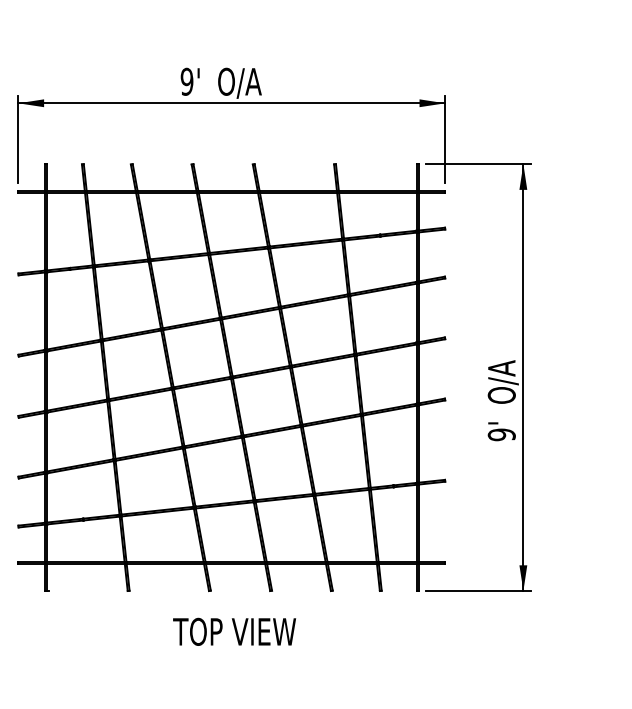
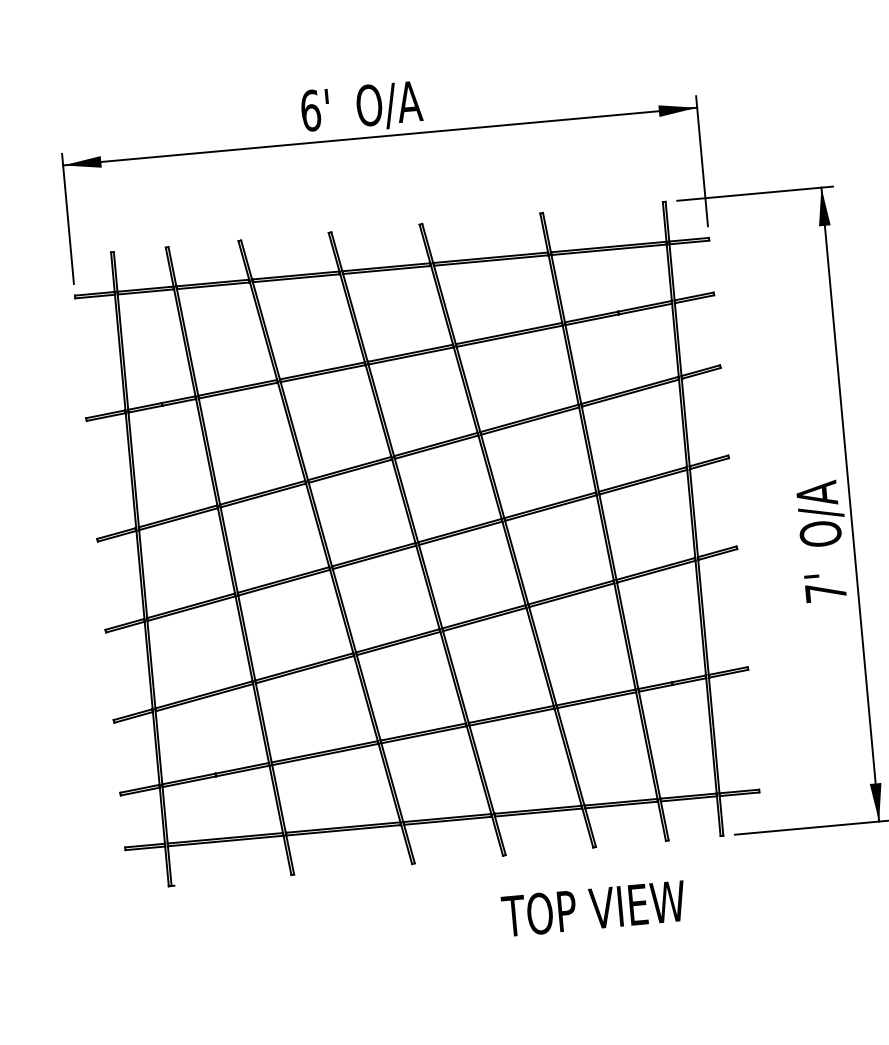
text: (186, 81) -> (309, 110), 9' -> 6'
text: (501, 434) -> (825, 592), 9' -> 7'
text: (234, 631) -> (593, 908), moved

